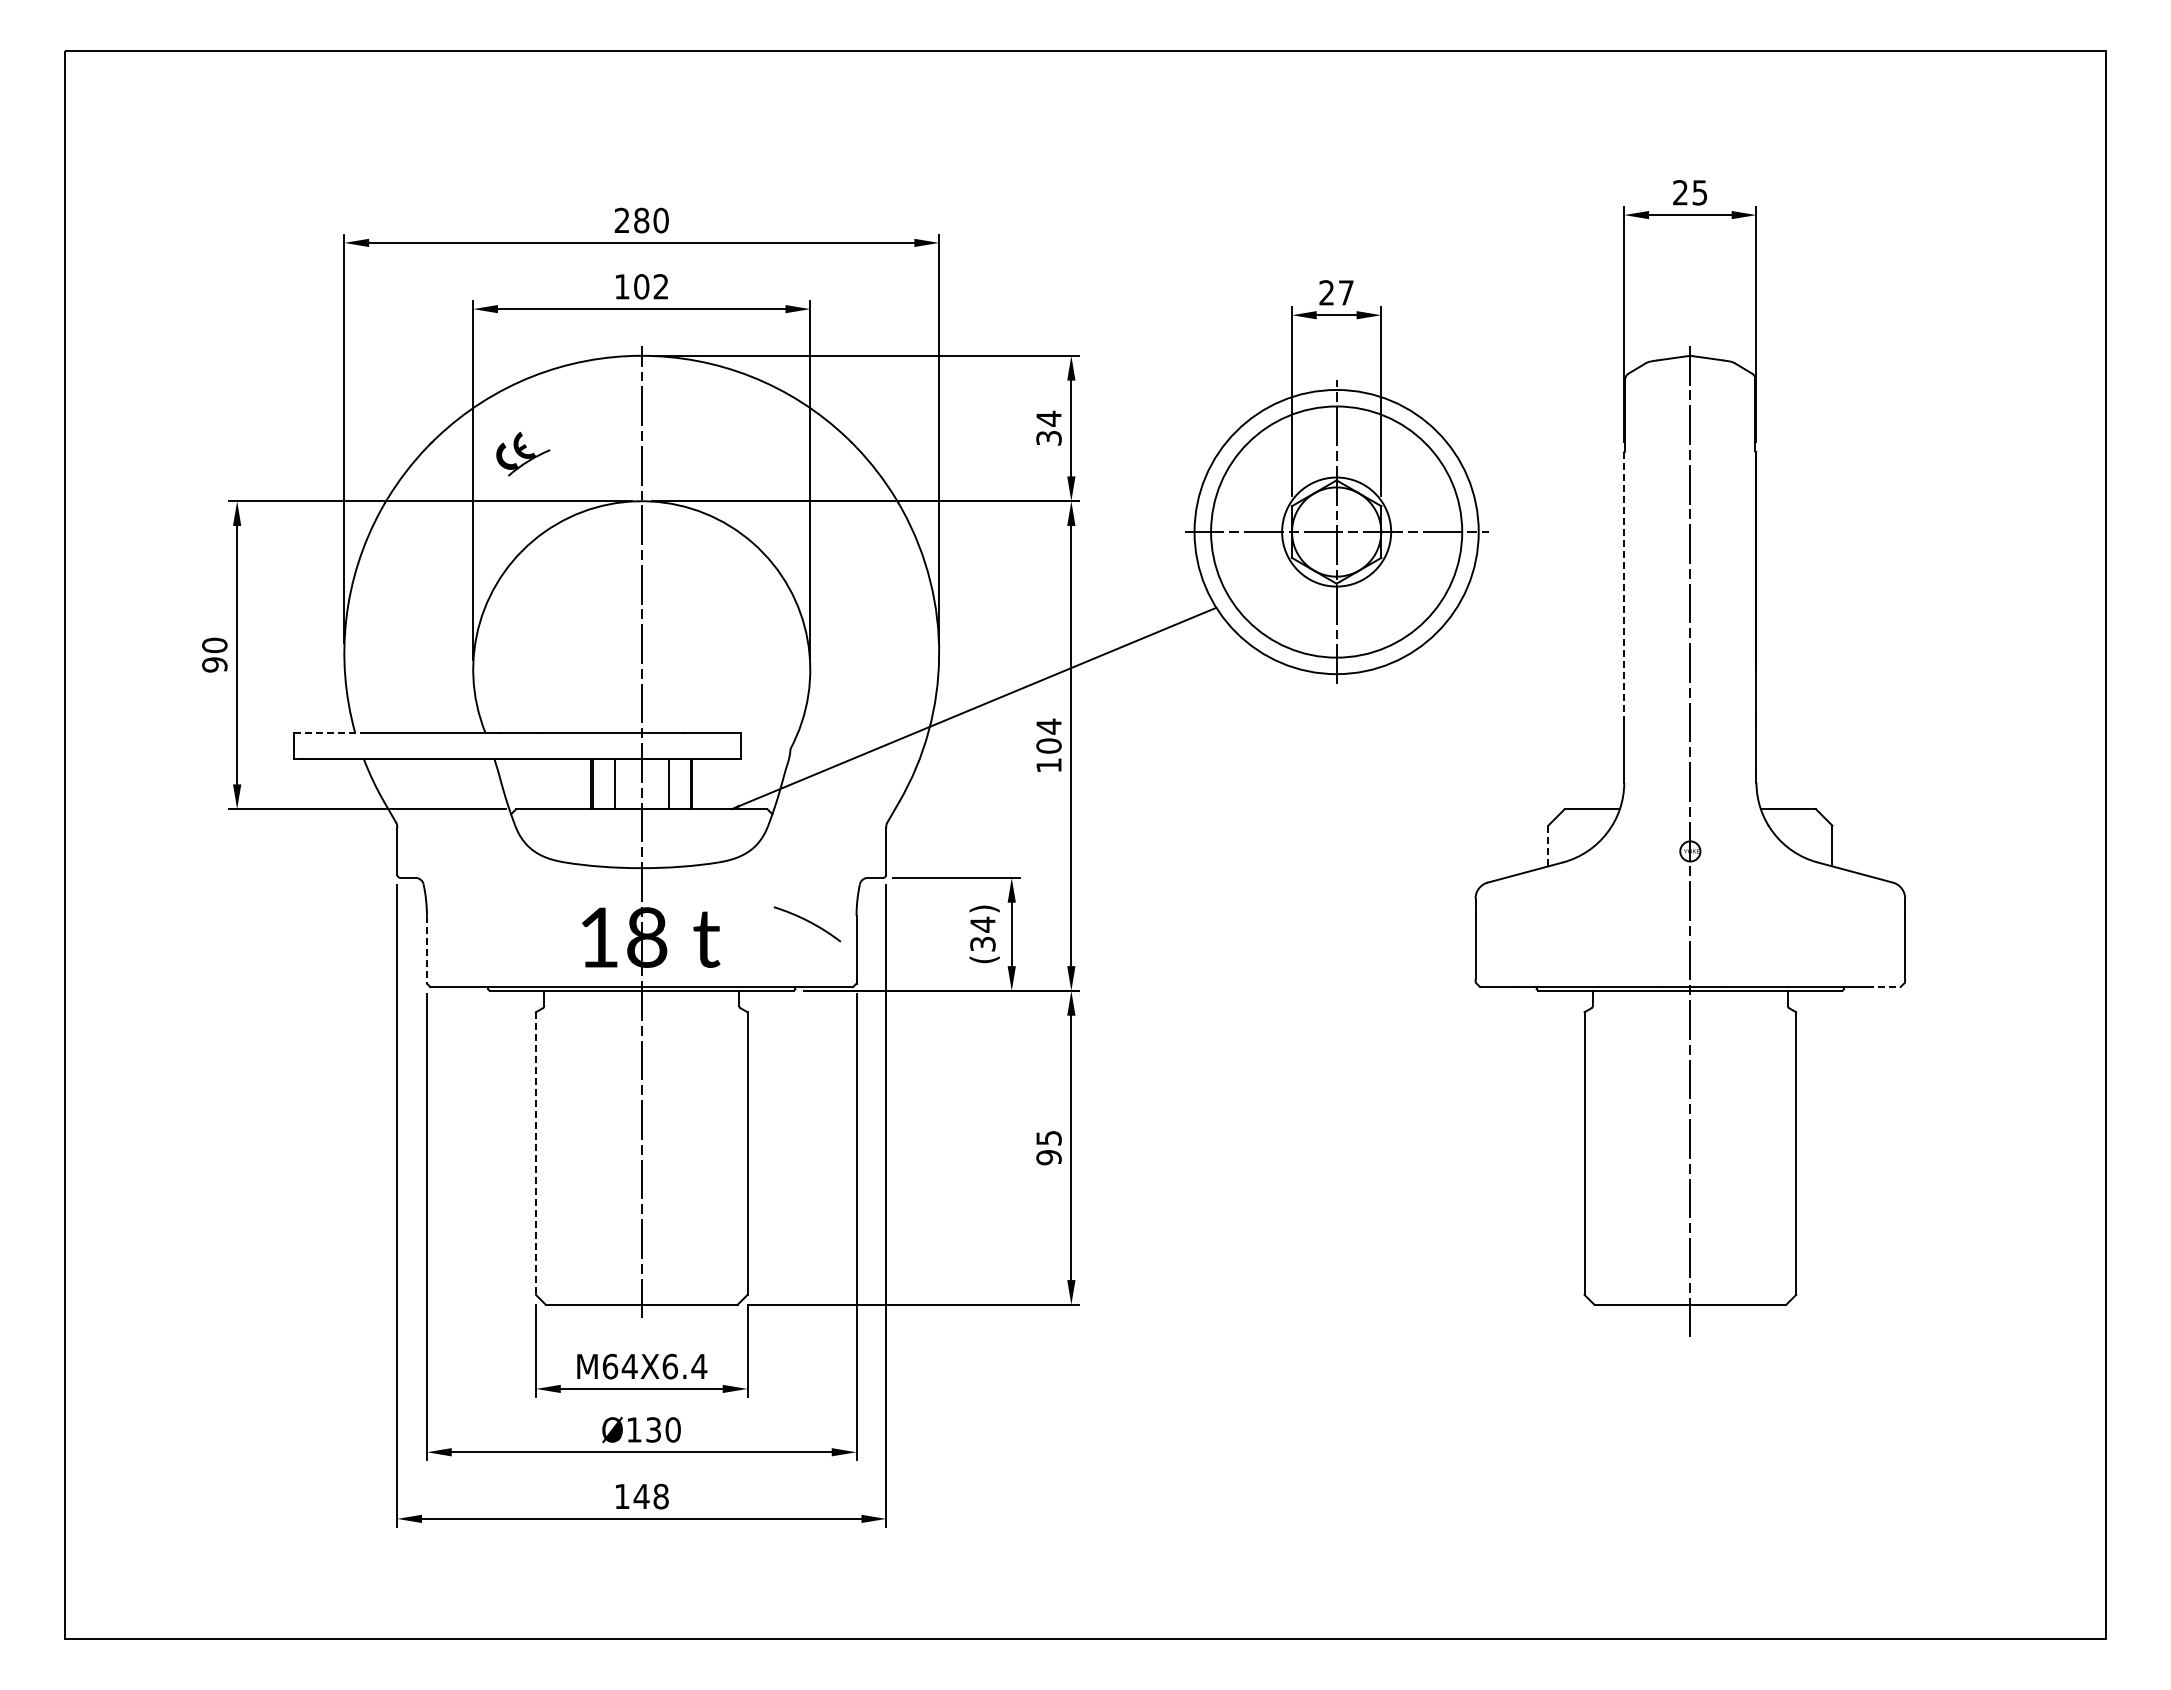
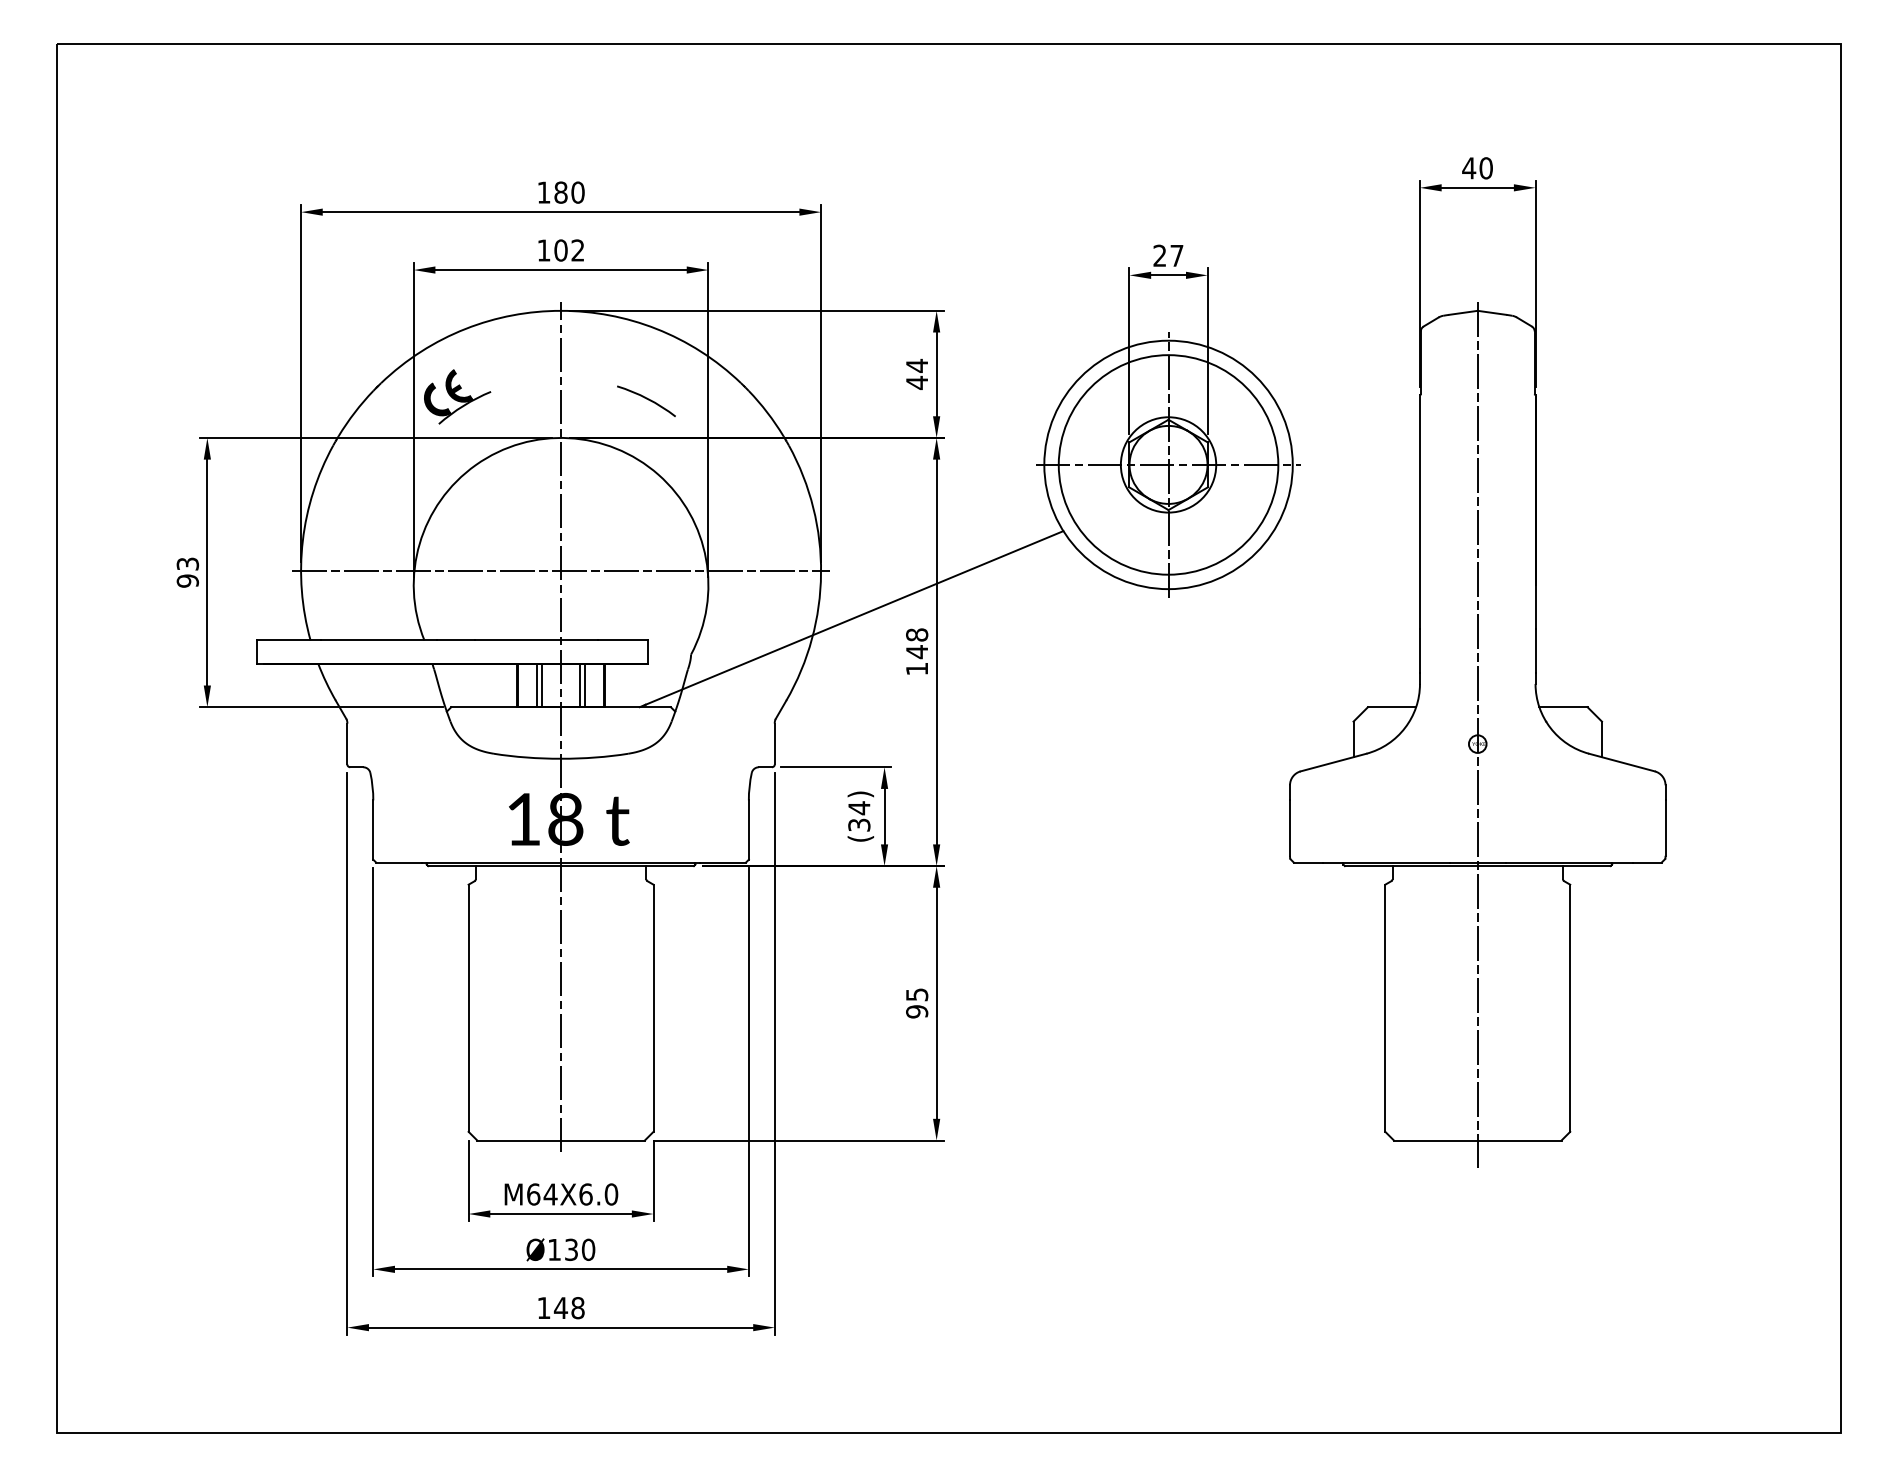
text: (1689, 192) -> (1477, 168), 25 -> 40
text: (621, 219) -> (543, 191), 280 -> 180
text: (1048, 438) -> (916, 383), 34 -> 44
part: (523, 453) -> (457, 396), size x1.43
line: (1624, 586) -> (1420, 512), dashed -> solid
text: (214, 645) -> (187, 564), 90 -> 93
line: (641, 653) -> (560, 571), added
line: (330, 732) -> (288, 640), dashed -> solid
text: (1048, 736) -> (916, 643), 104 -> 148
line: (619, 784) -> (541, 685), added
line: (663, 784) -> (580, 685), added
line: (1548, 846) -> (1353, 739), dashed -> solid
arc: (808, 922) -> (647, 399), moved
line: (426, 949) -> (372, 829), dashed -> solid
line: (1884, 986) -> (1647, 862), dashed -> solid
line: (536, 1154) -> (469, 1009), dashed -> solid
text: (699, 1366) -> (611, 1194), M64X6.4 -> M64X6.0

